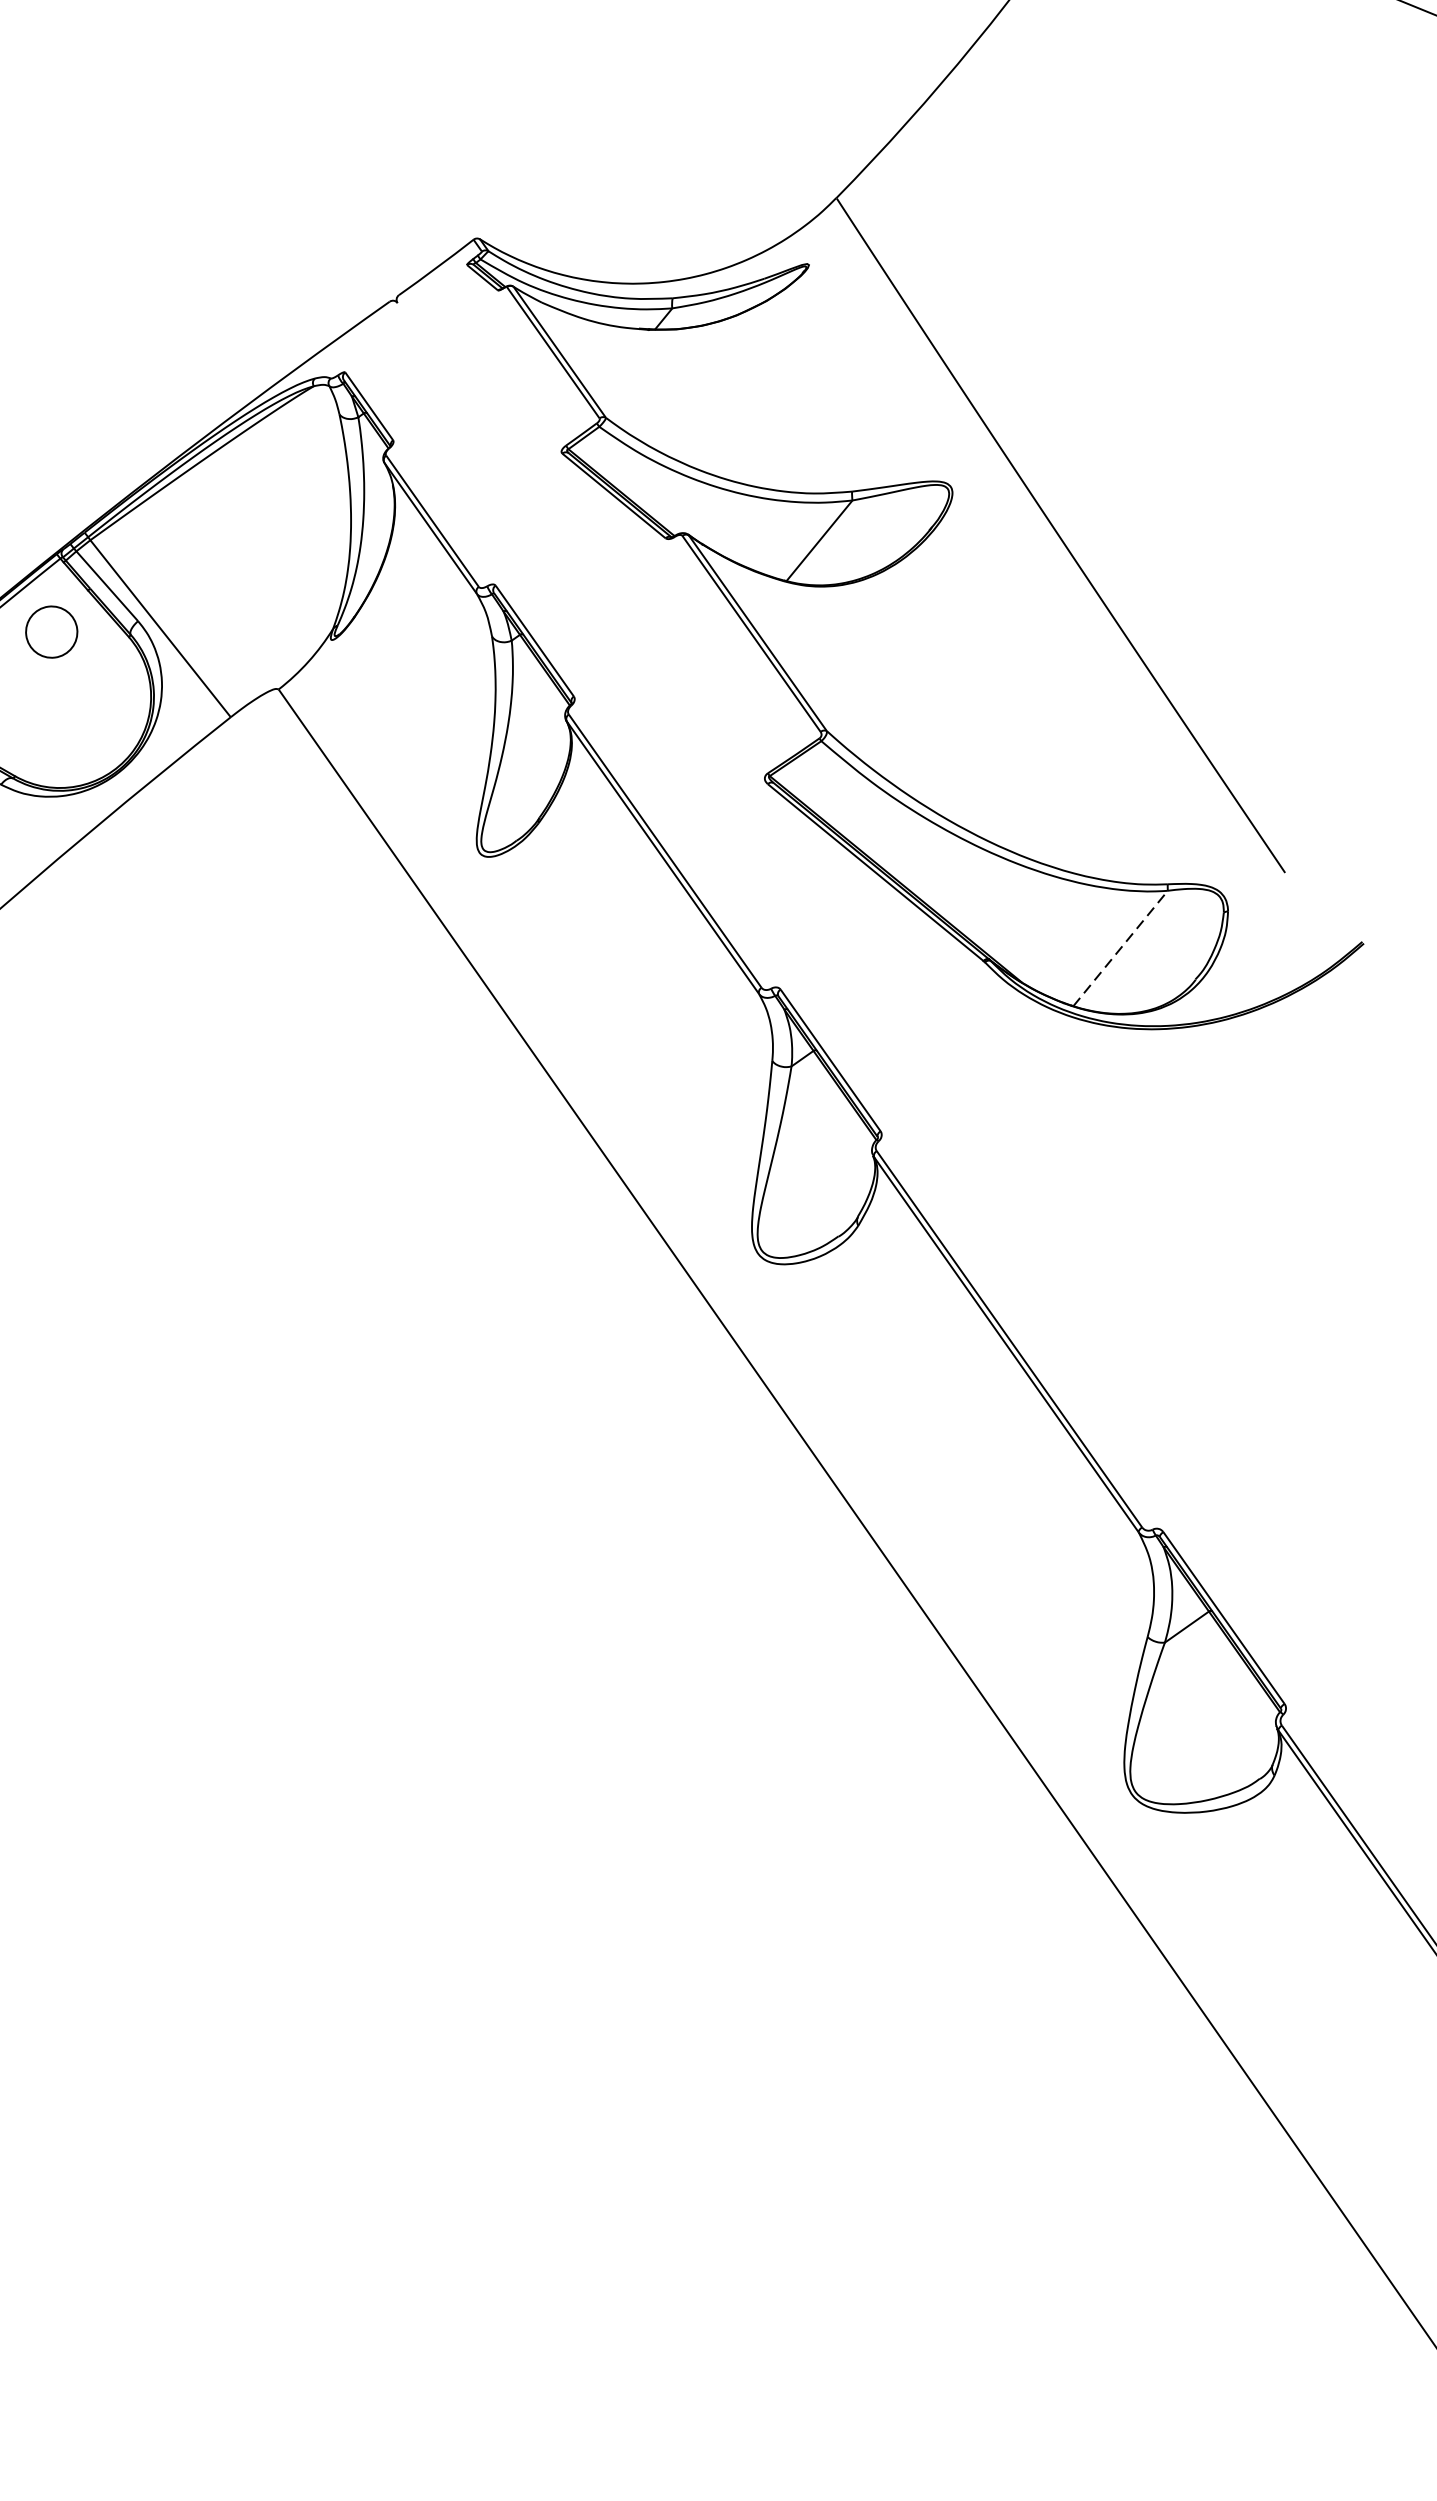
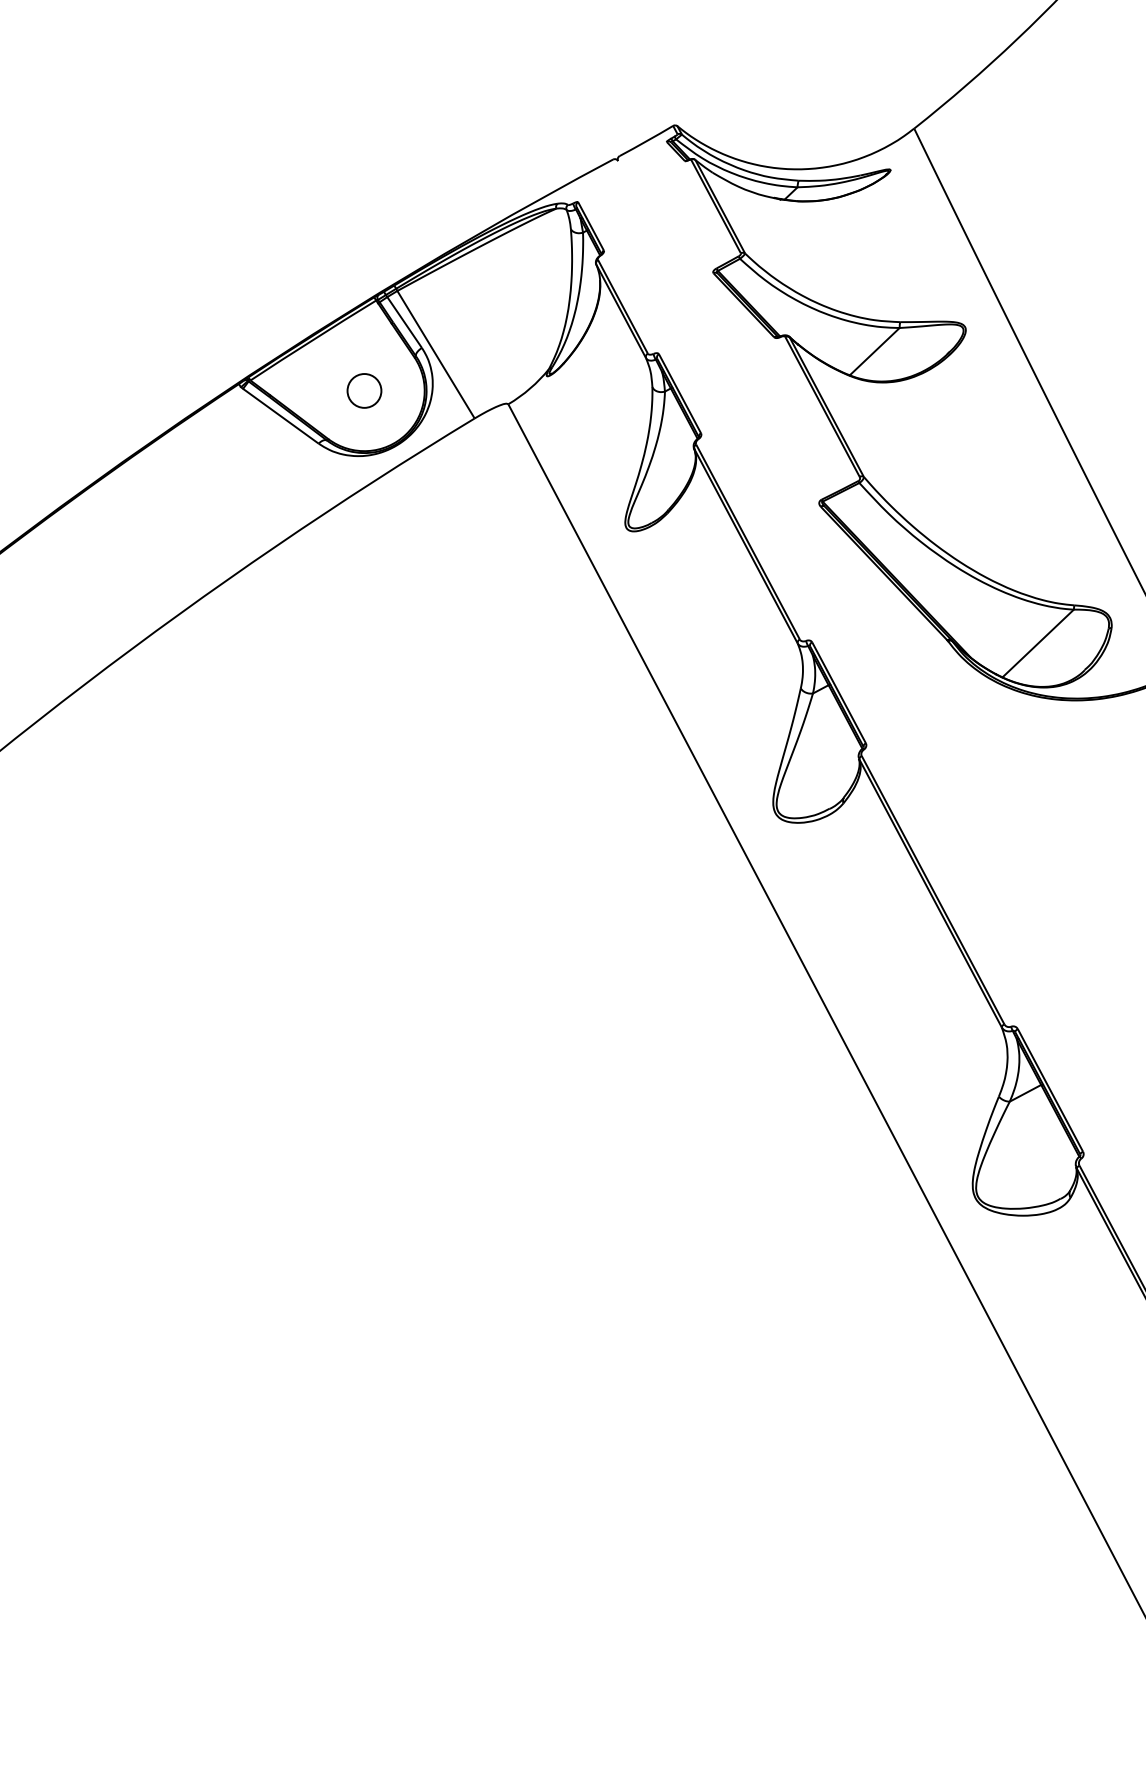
circle: (51, 631) -> (364, 390), moved
line: (1121, 948) -> (1038, 643), dashed -> solid

